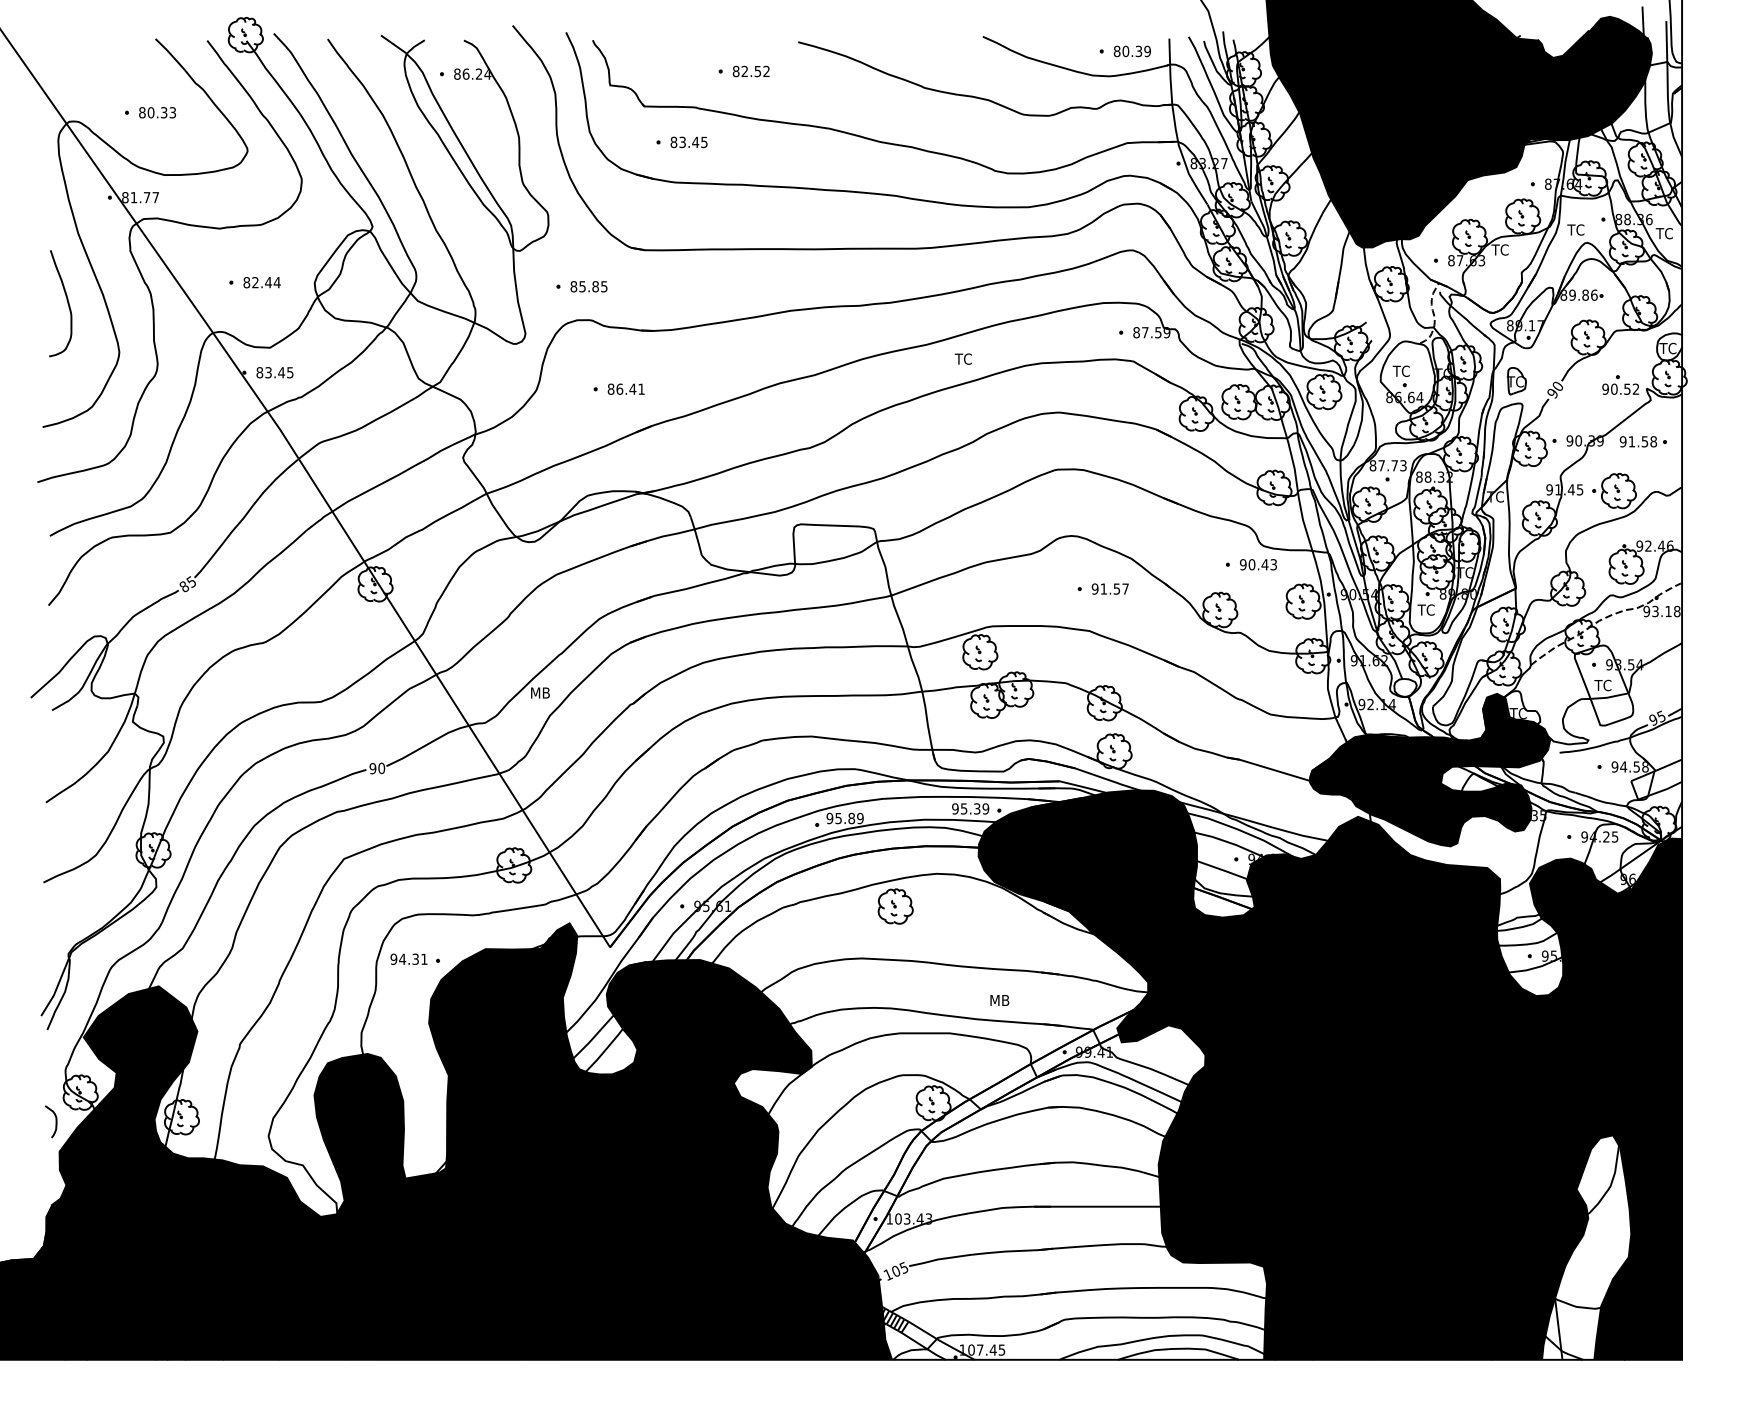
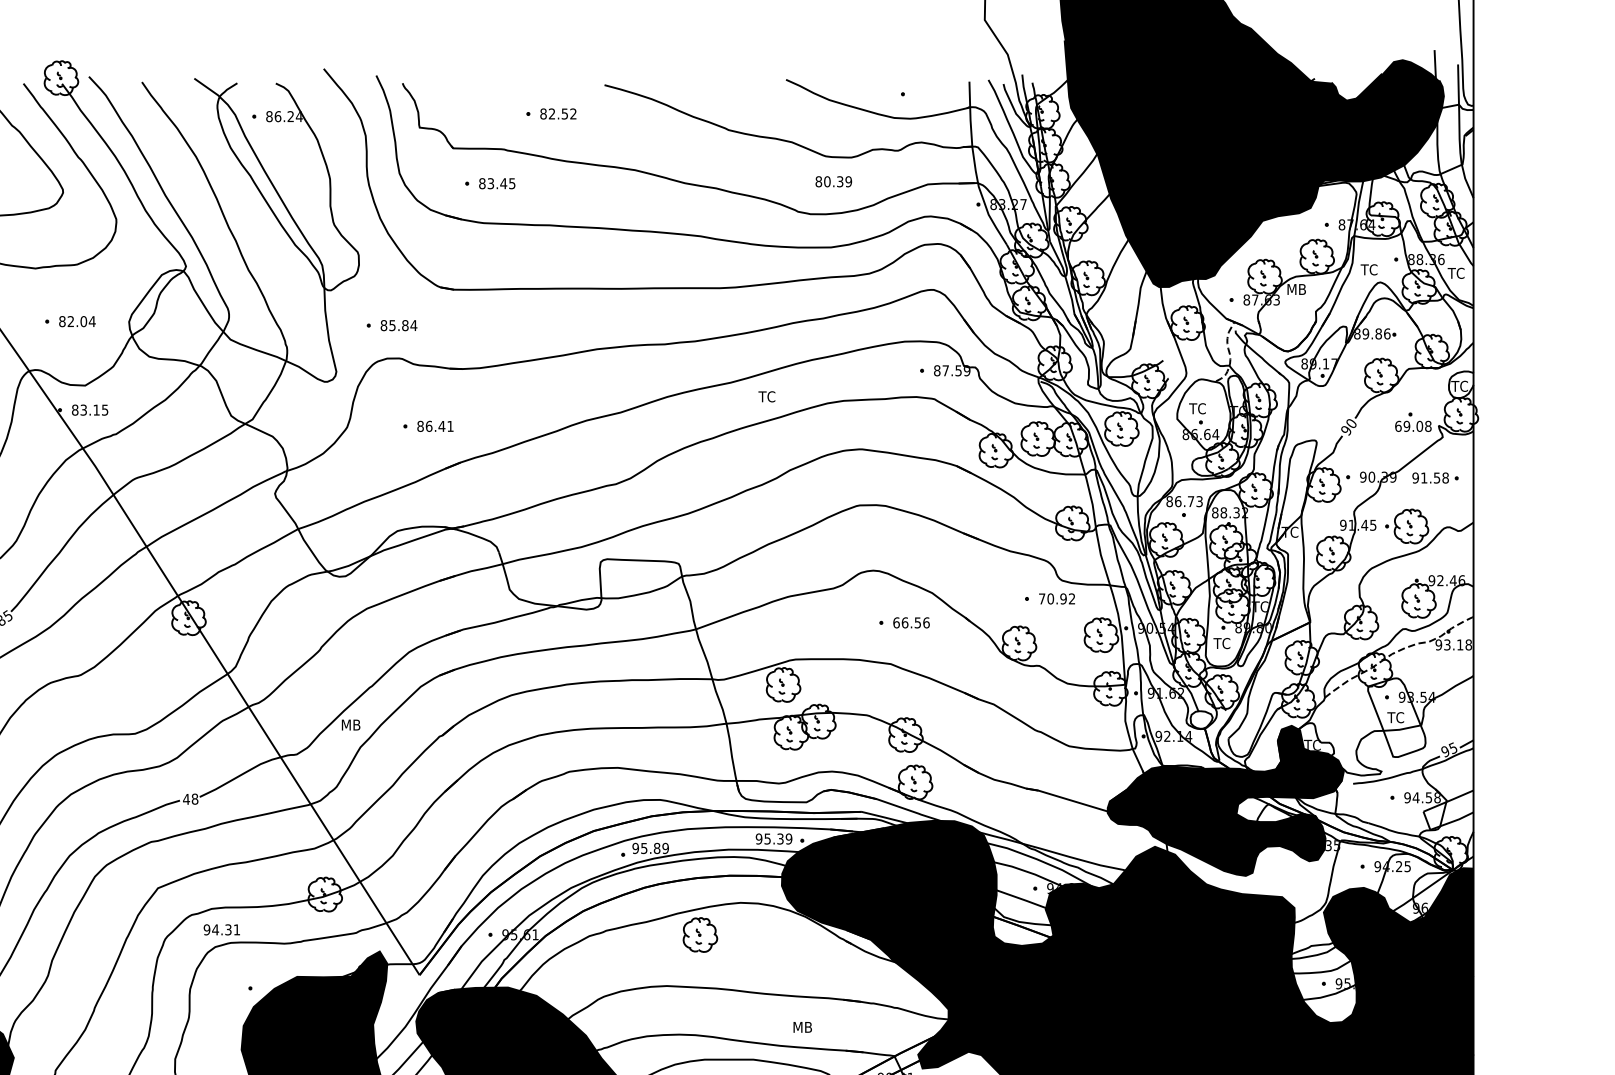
text: (1131, 51) -> (832, 181), moved
text: (1501, 249) -> (1296, 288), TC -> MB
text: (268, 282) -> (83, 321), 82.44 -> 82.04
text: (603, 286) -> (413, 325), 85.85 -> 85.84
text: (281, 372) -> (96, 409), 83.45 -> 83.15
part: (1516, 381) -> (1310, 418), removed
text: (1620, 388) -> (1413, 425), 90.52 -> 69.08
text: (1381, 465) -> (1178, 501), 87.73 -> 86.73
text: (1257, 564) -> (1056, 598), 90.43 -> 70.92
text: (1110, 588) -> (911, 622), 91.57 -> 66.56
text: (377, 768) -> (190, 799), 90 -> 48
text: (408, 958) -> (221, 929), moved

